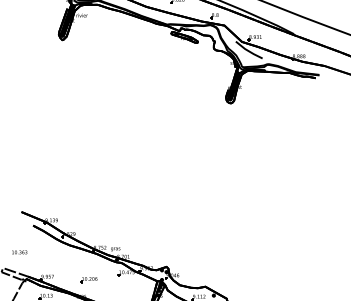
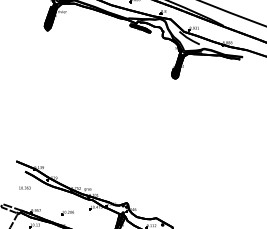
text: (19, 251) -> (24, 187), moved

